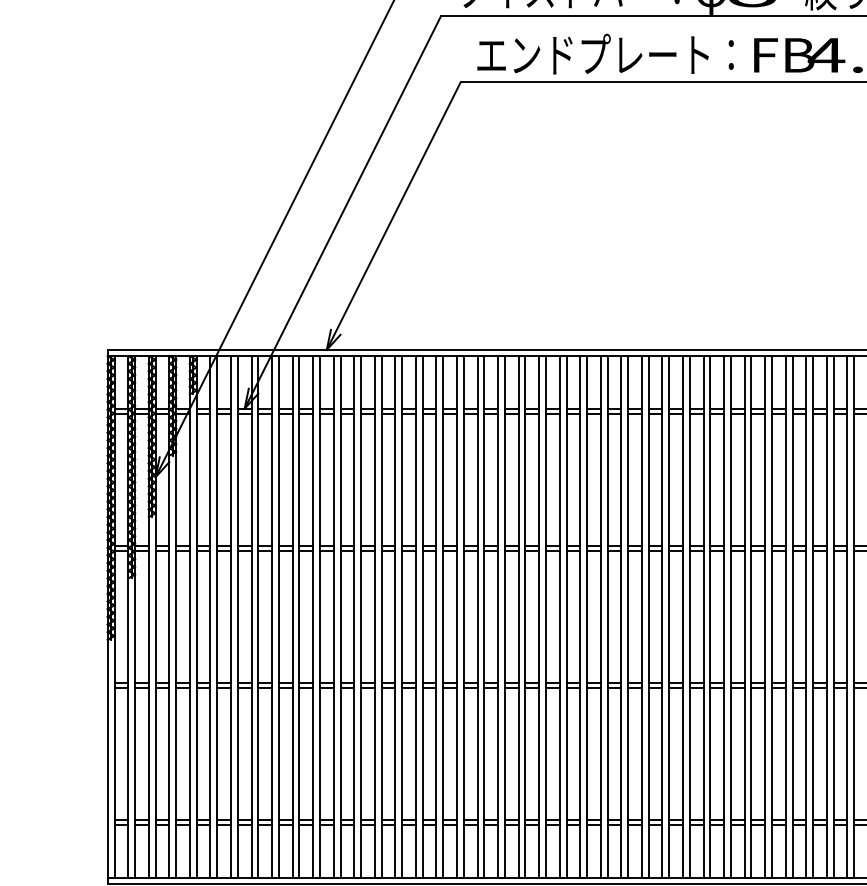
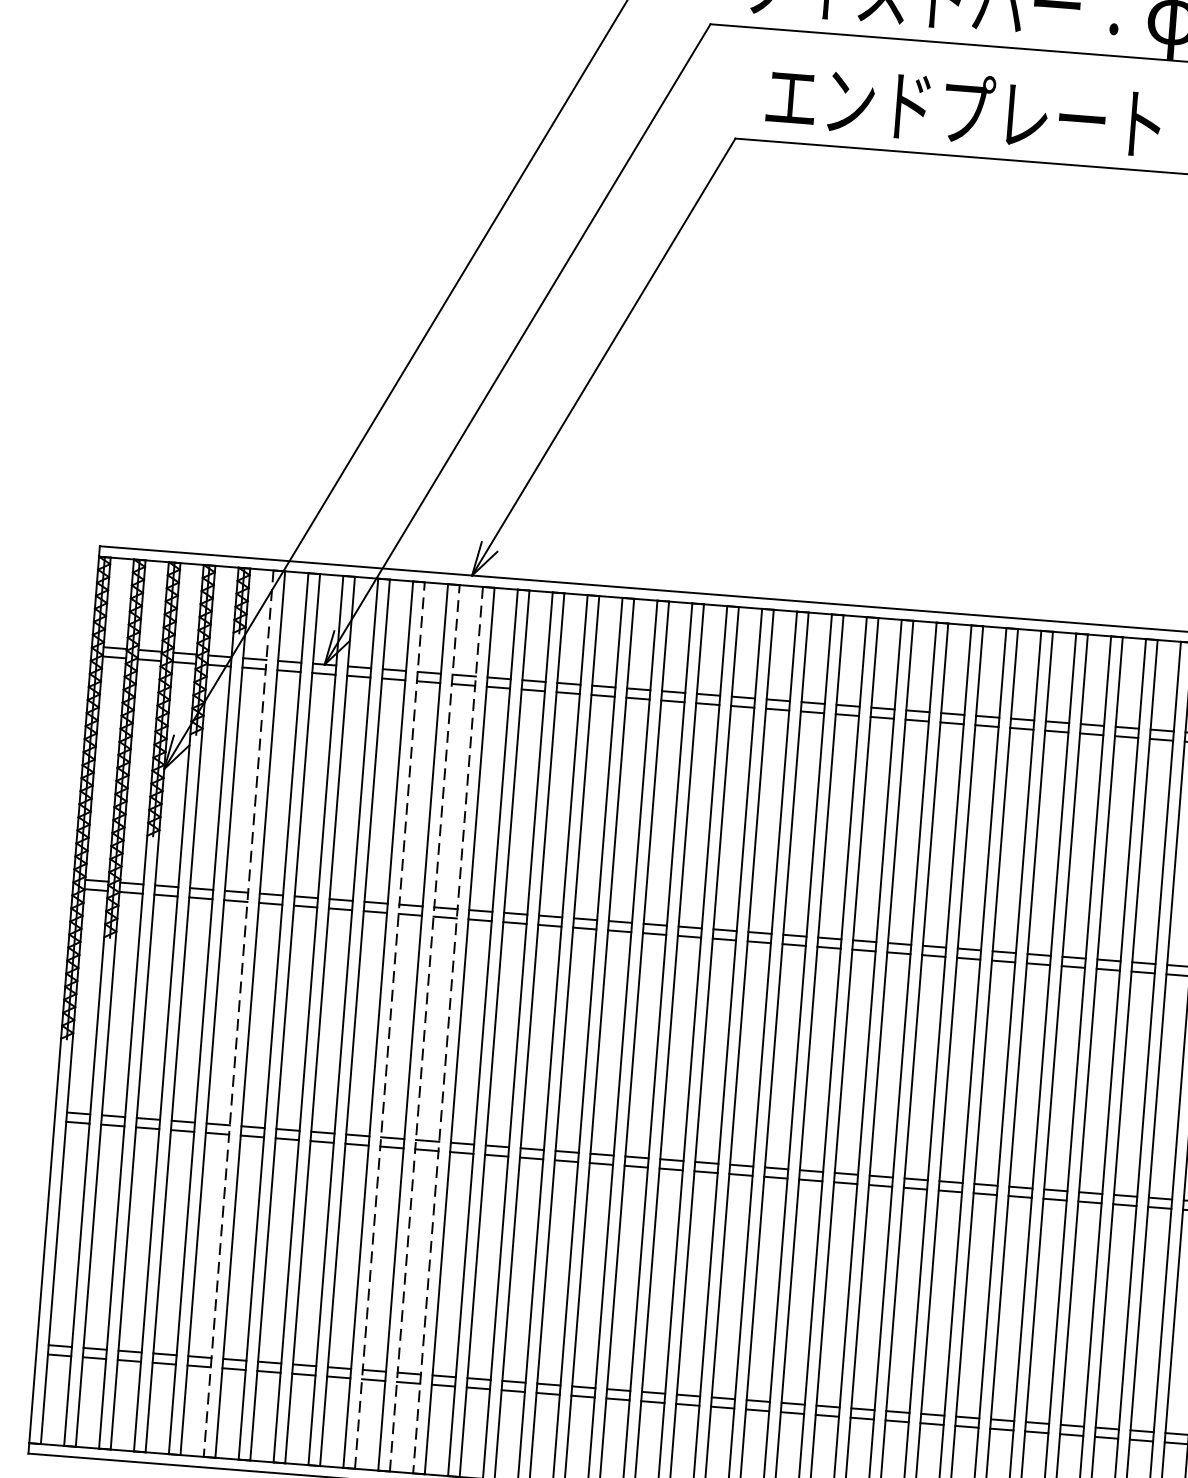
line: (210, 616) -> (238, 1012), solid -> dashed
line: (299, 616) -> (390, 1024), solid -> dashed
line: (319, 616) -> (424, 1027), solid -> dashed
line: (333, 616) -> (447, 1029), solid -> dashed

